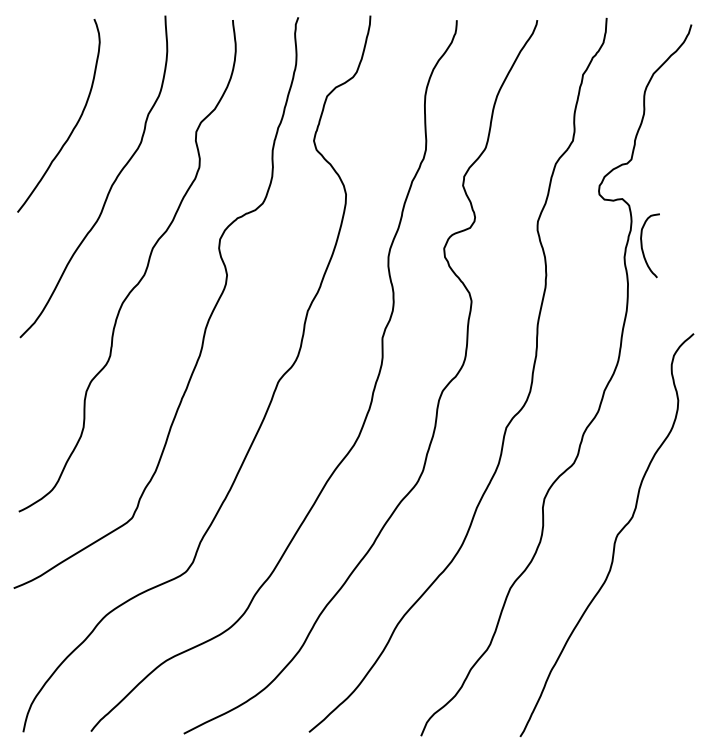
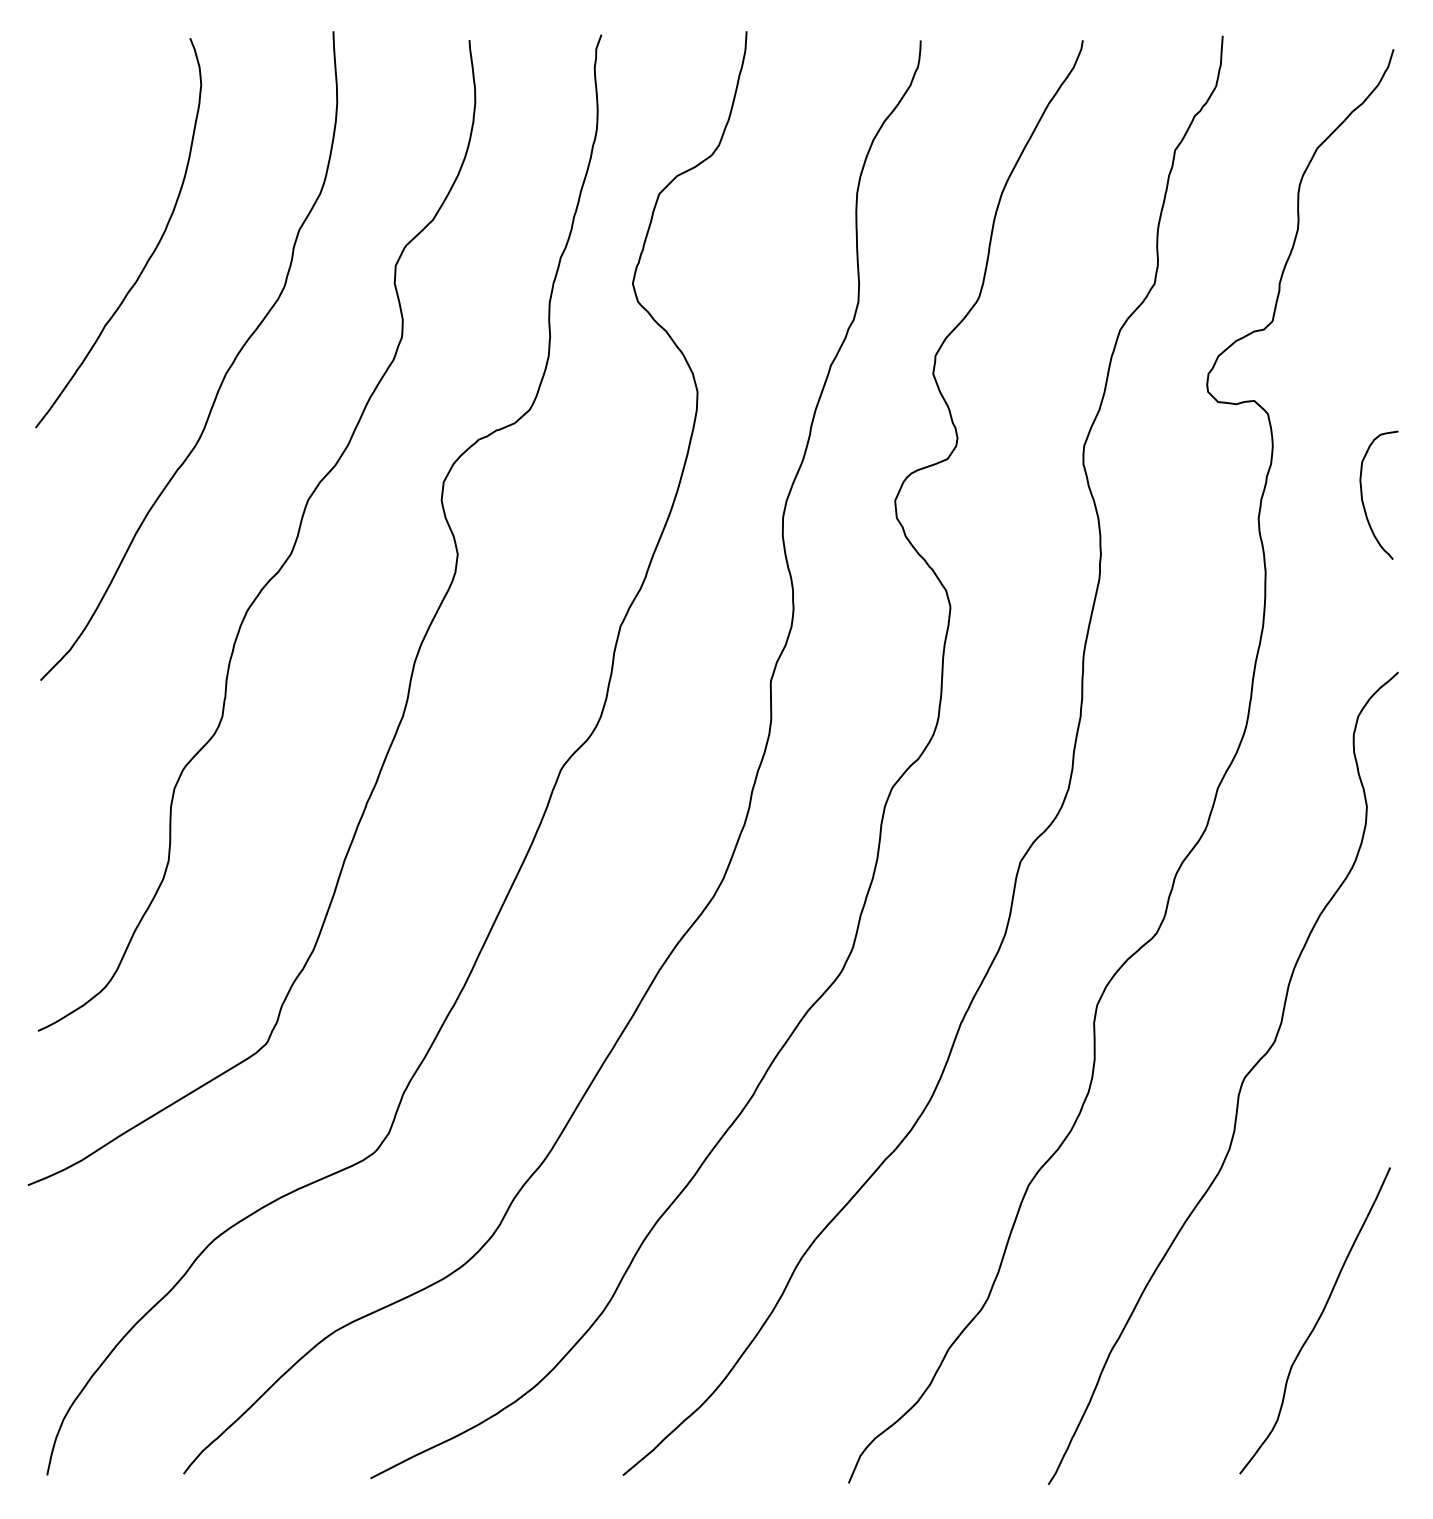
curve: (642, 245) -> (1363, 494), moved
curve: (653, 655) -> (1316, 1320), added

